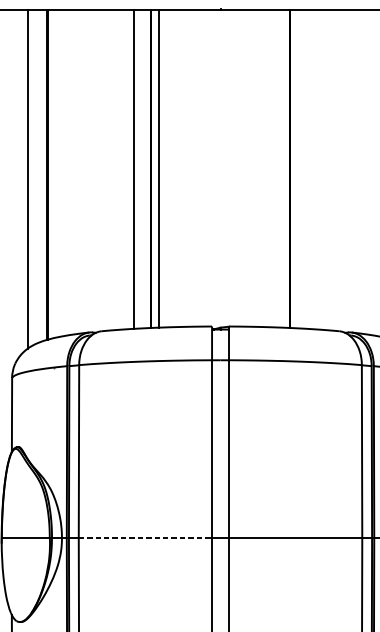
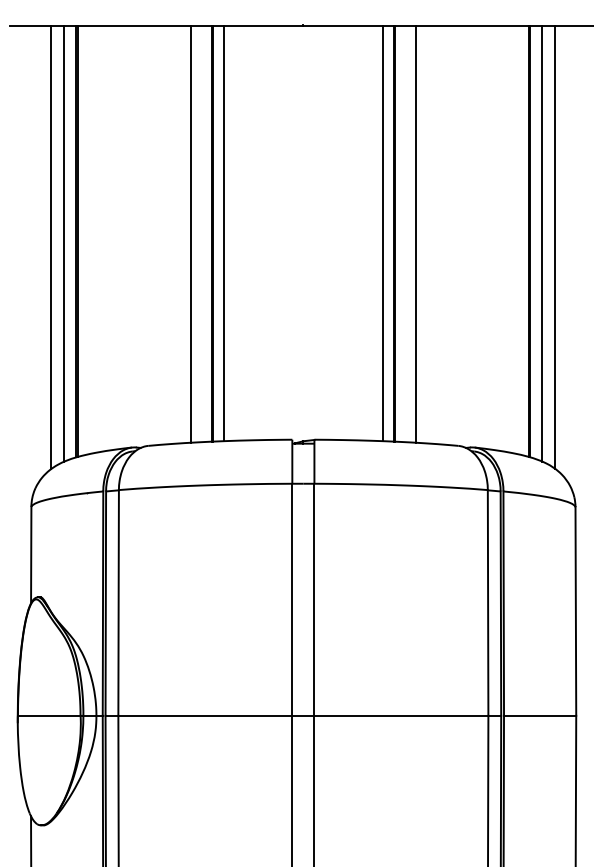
line: (281, 168) -> (383, 233), added
line: (306, 169) -> (415, 234), added
line: (37, 176) -> (64, 243), added
line: (145, 537) -> (205, 715), dashed -> solid

